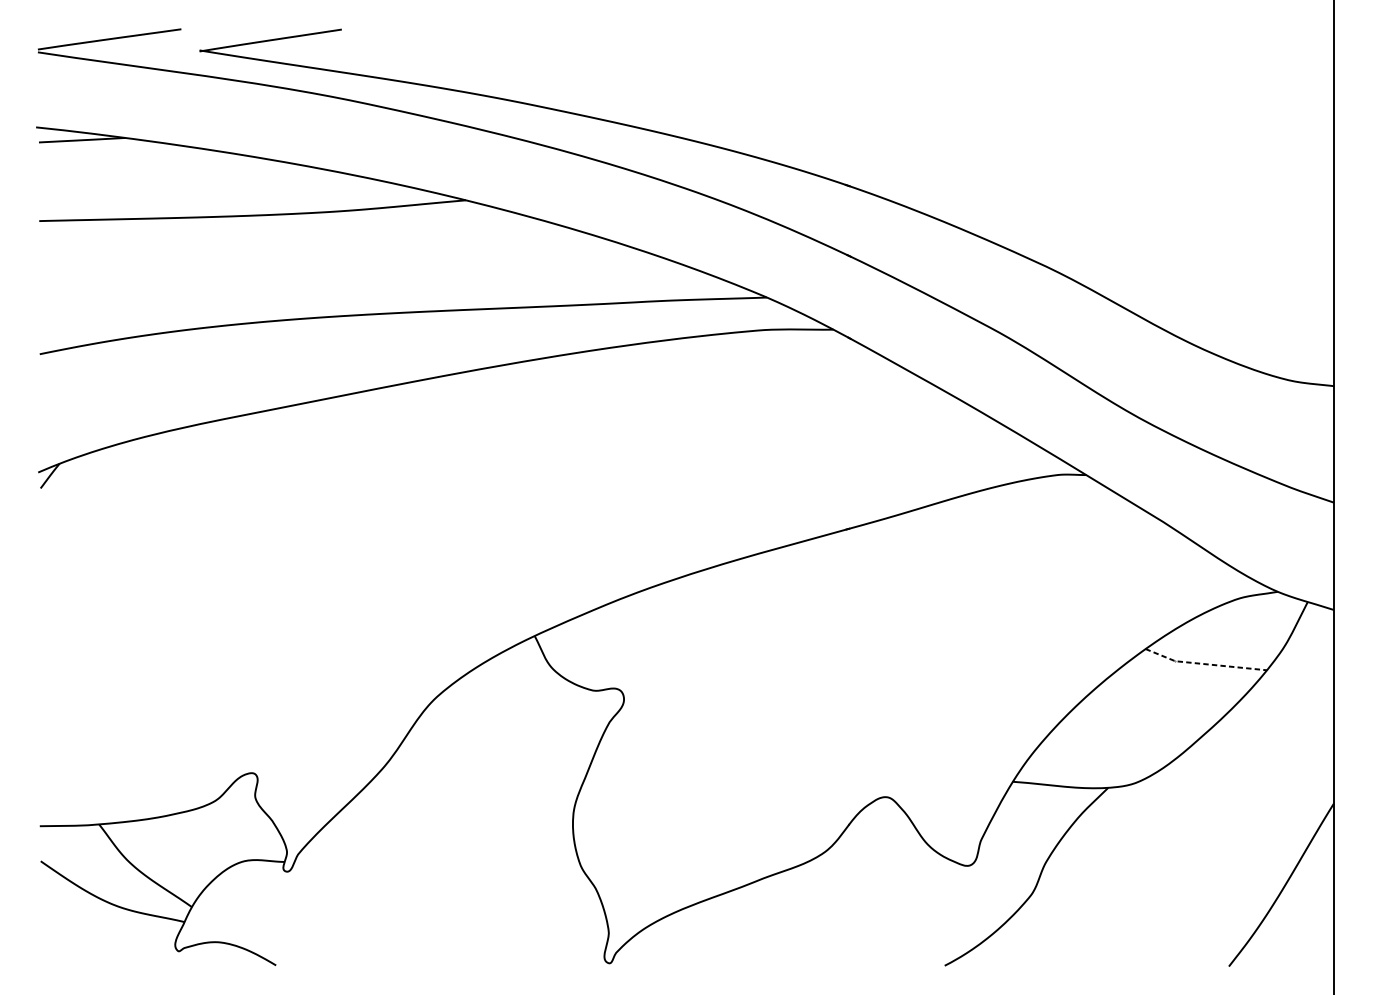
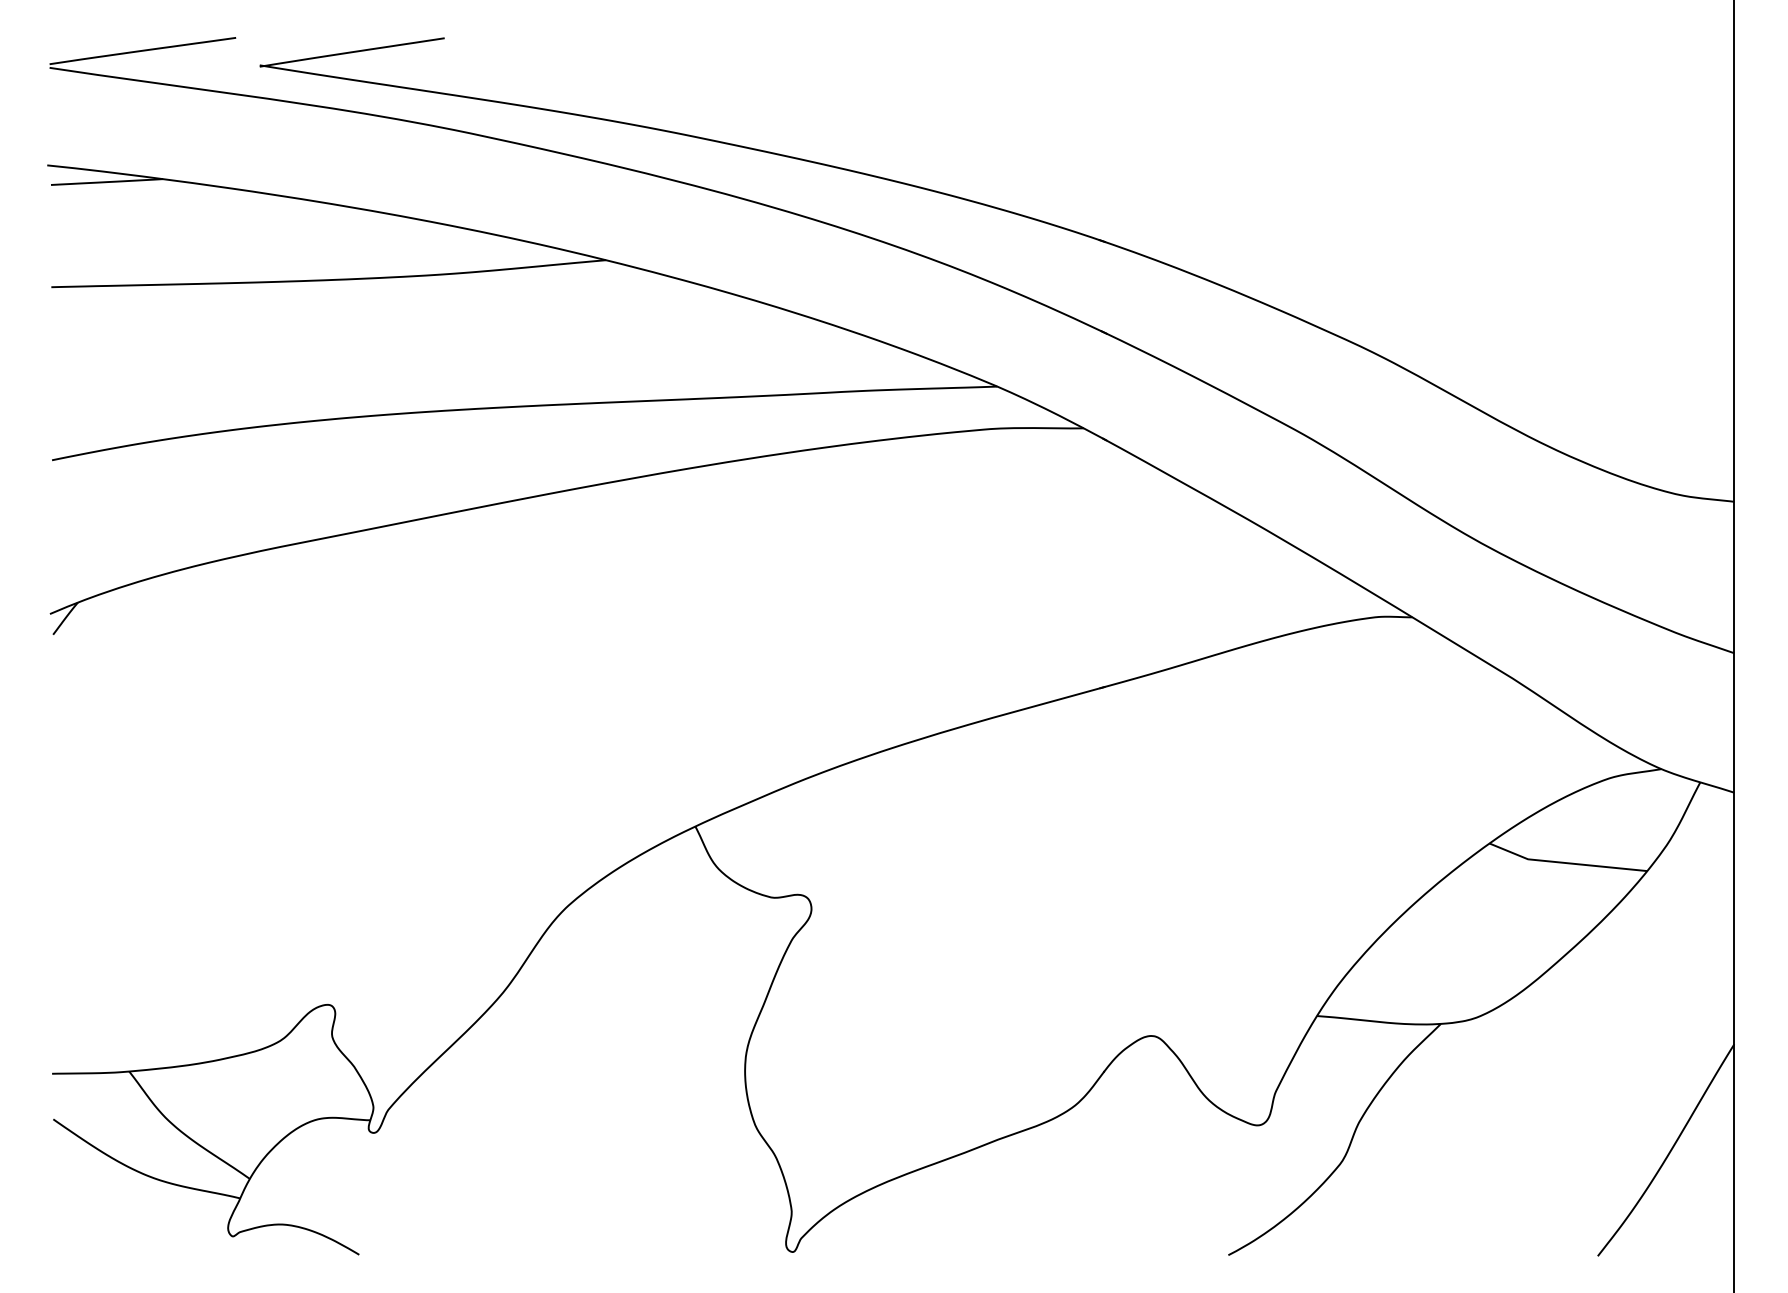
line: (1204, 664) -> (1565, 863), dashed -> solid

